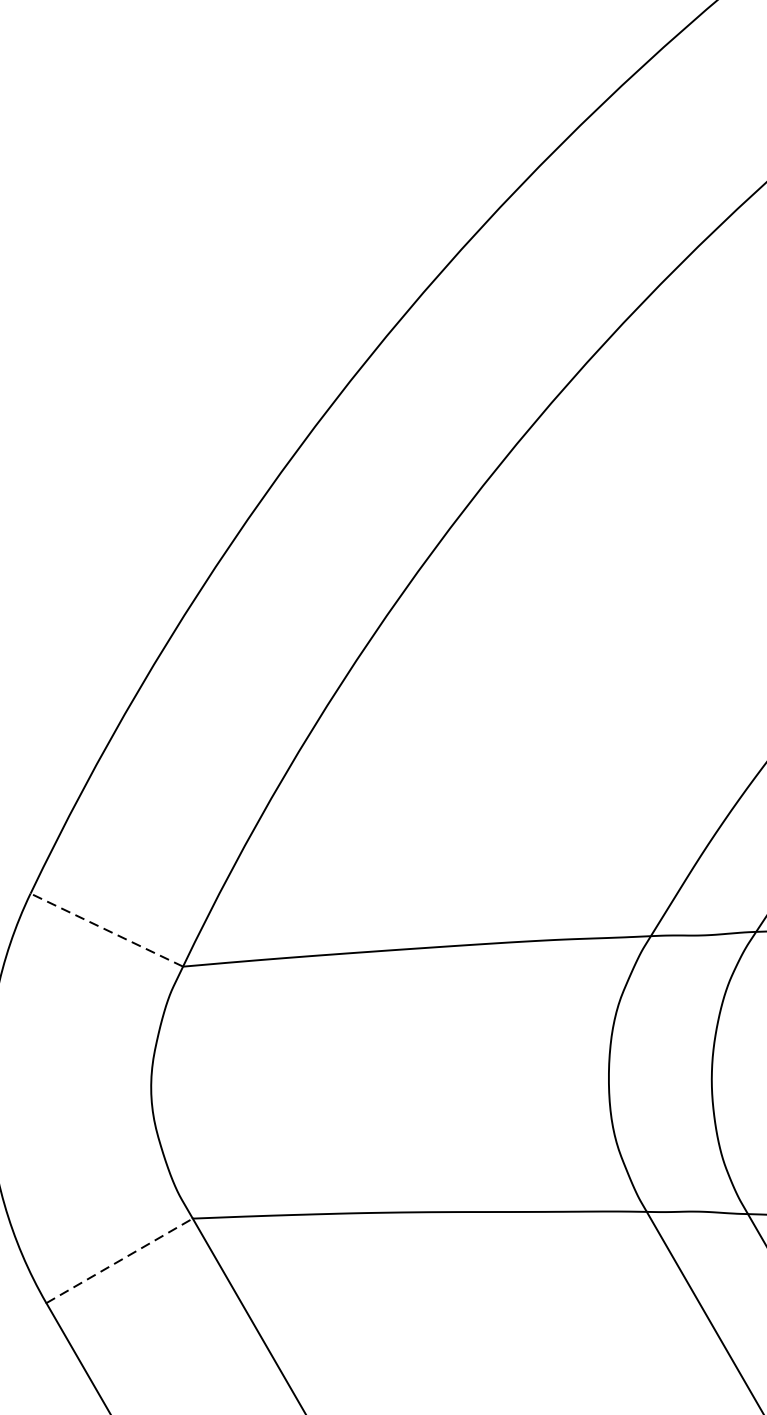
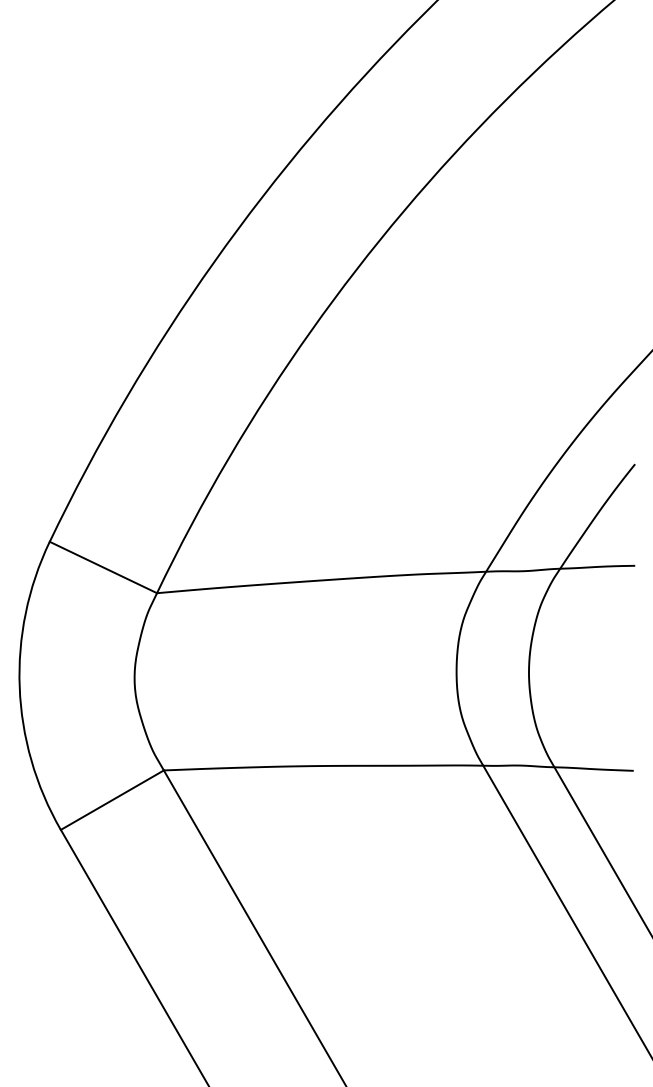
line: (105, 930) -> (102, 567), dashed -> solid
line: (119, 1259) -> (112, 799), dashed -> solid

